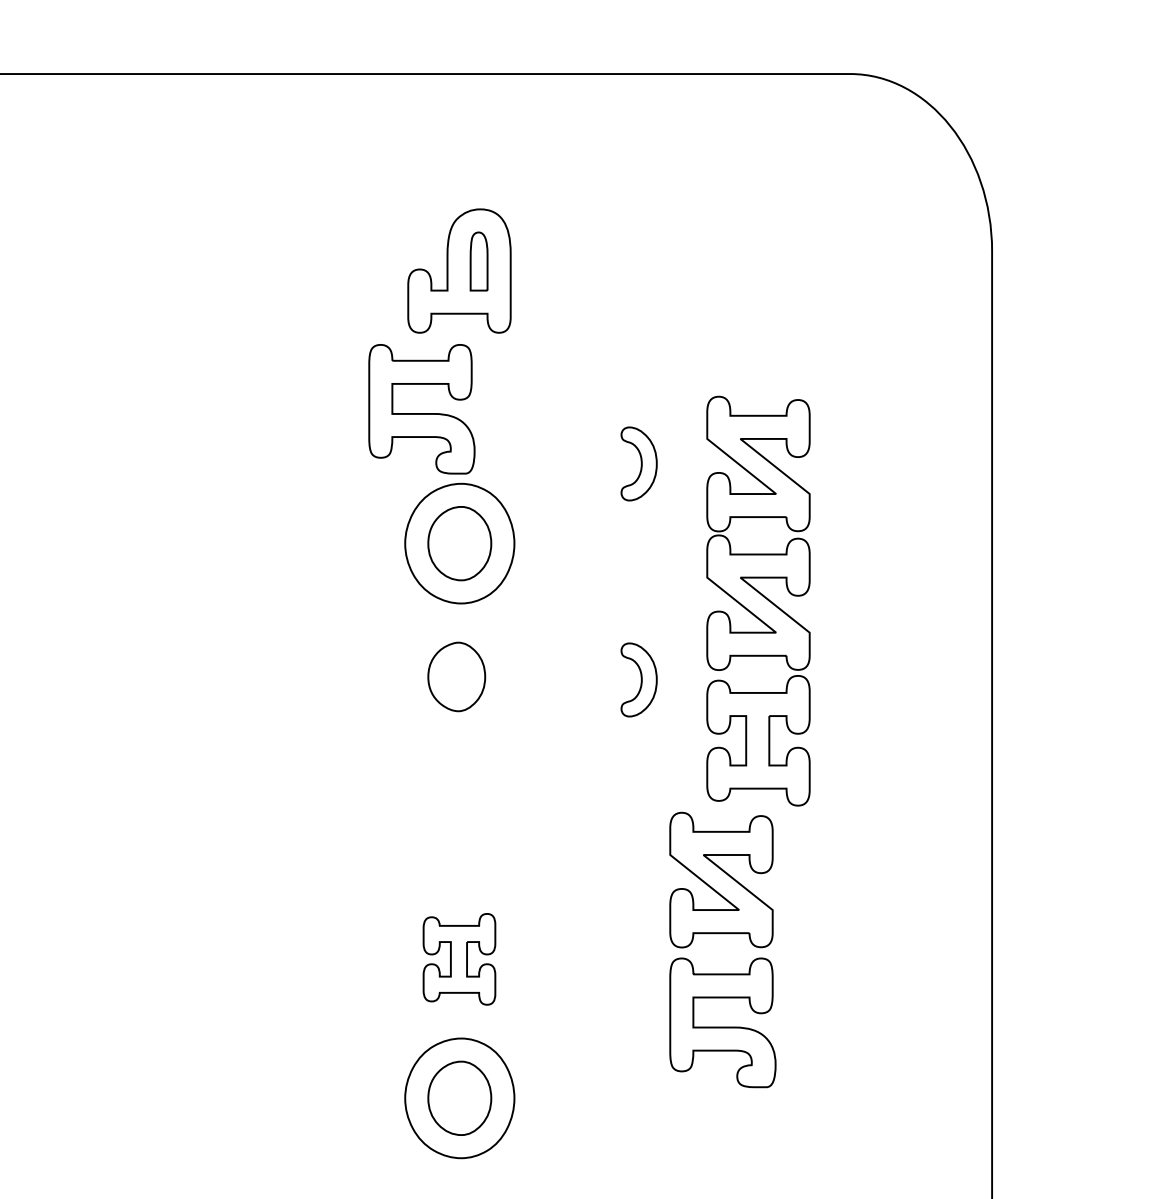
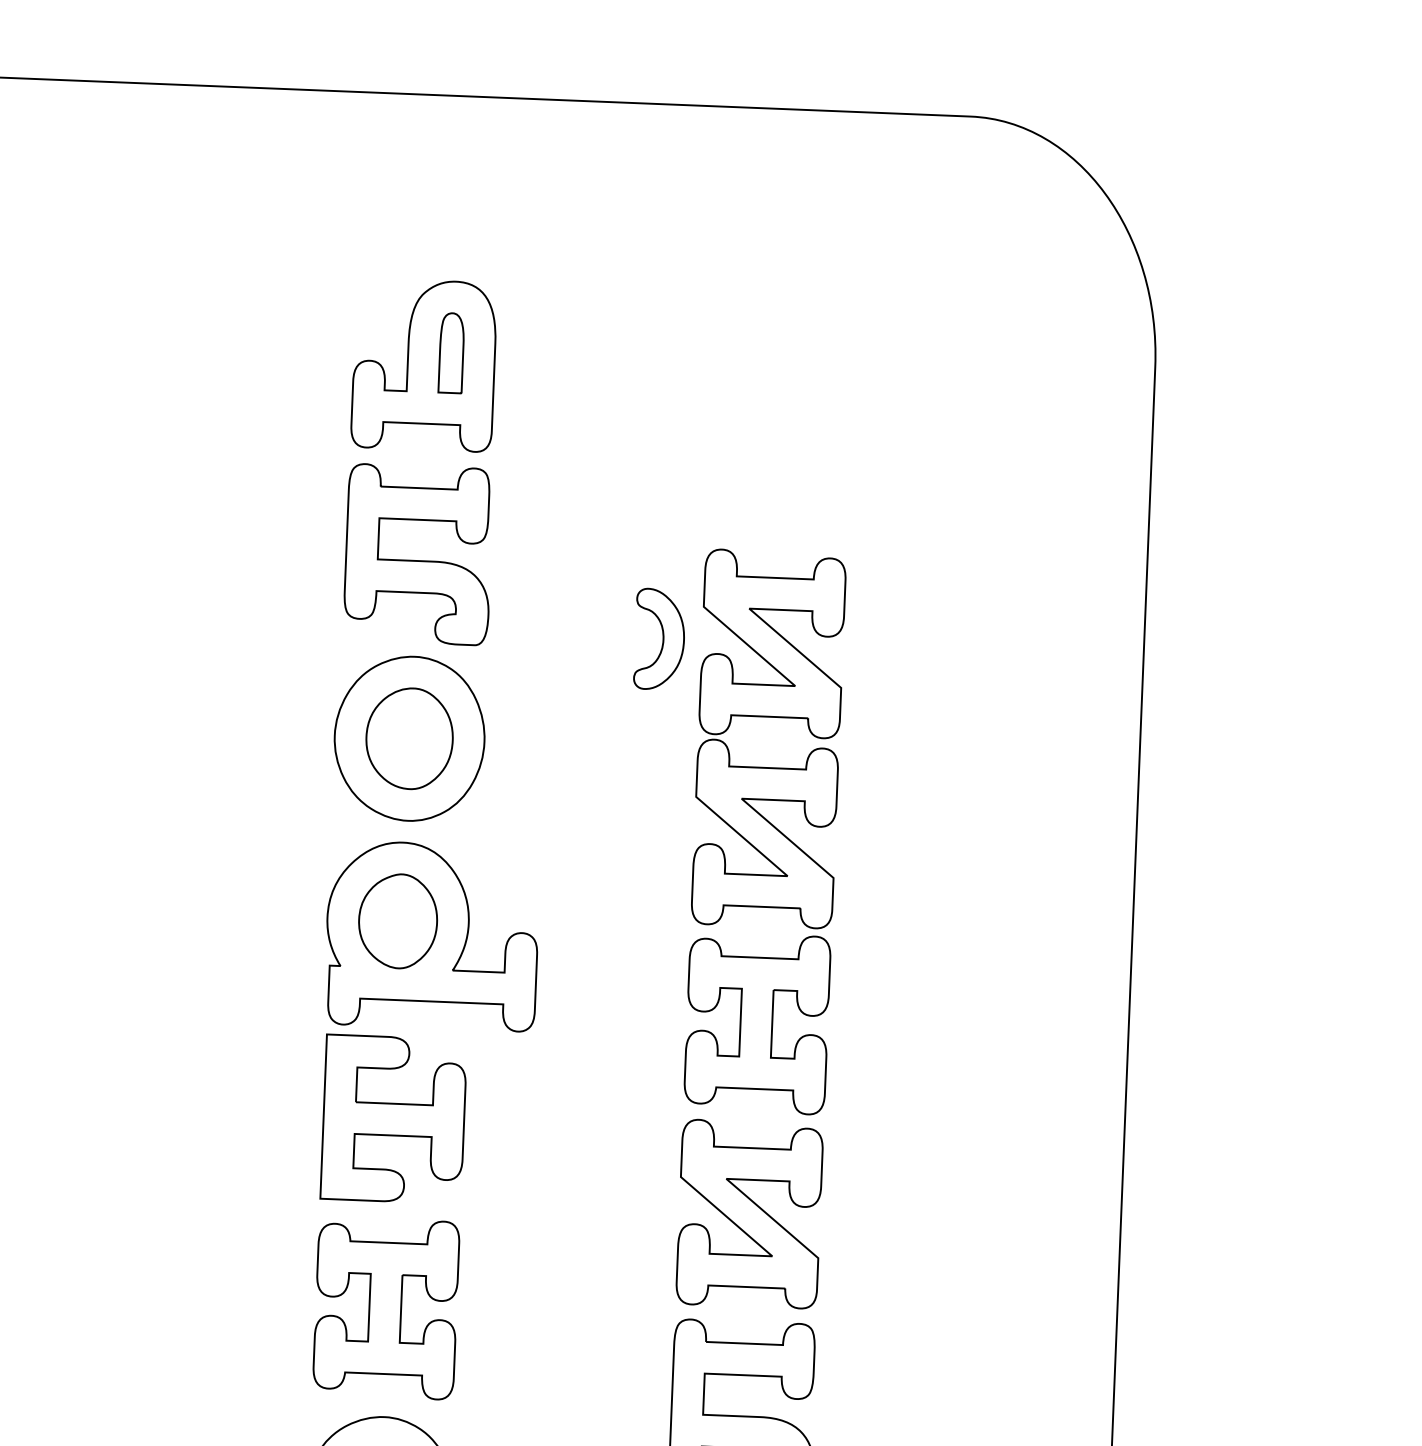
part: (421, 409) -> (417, 554), moved
part: (758, 600) -> (765, 831), moved
part: (638, 679) -> (647, 934), removed
part: (481, 735) -> (428, 1002), added
part: (459, 959) -> (386, 1308), size x1.43

